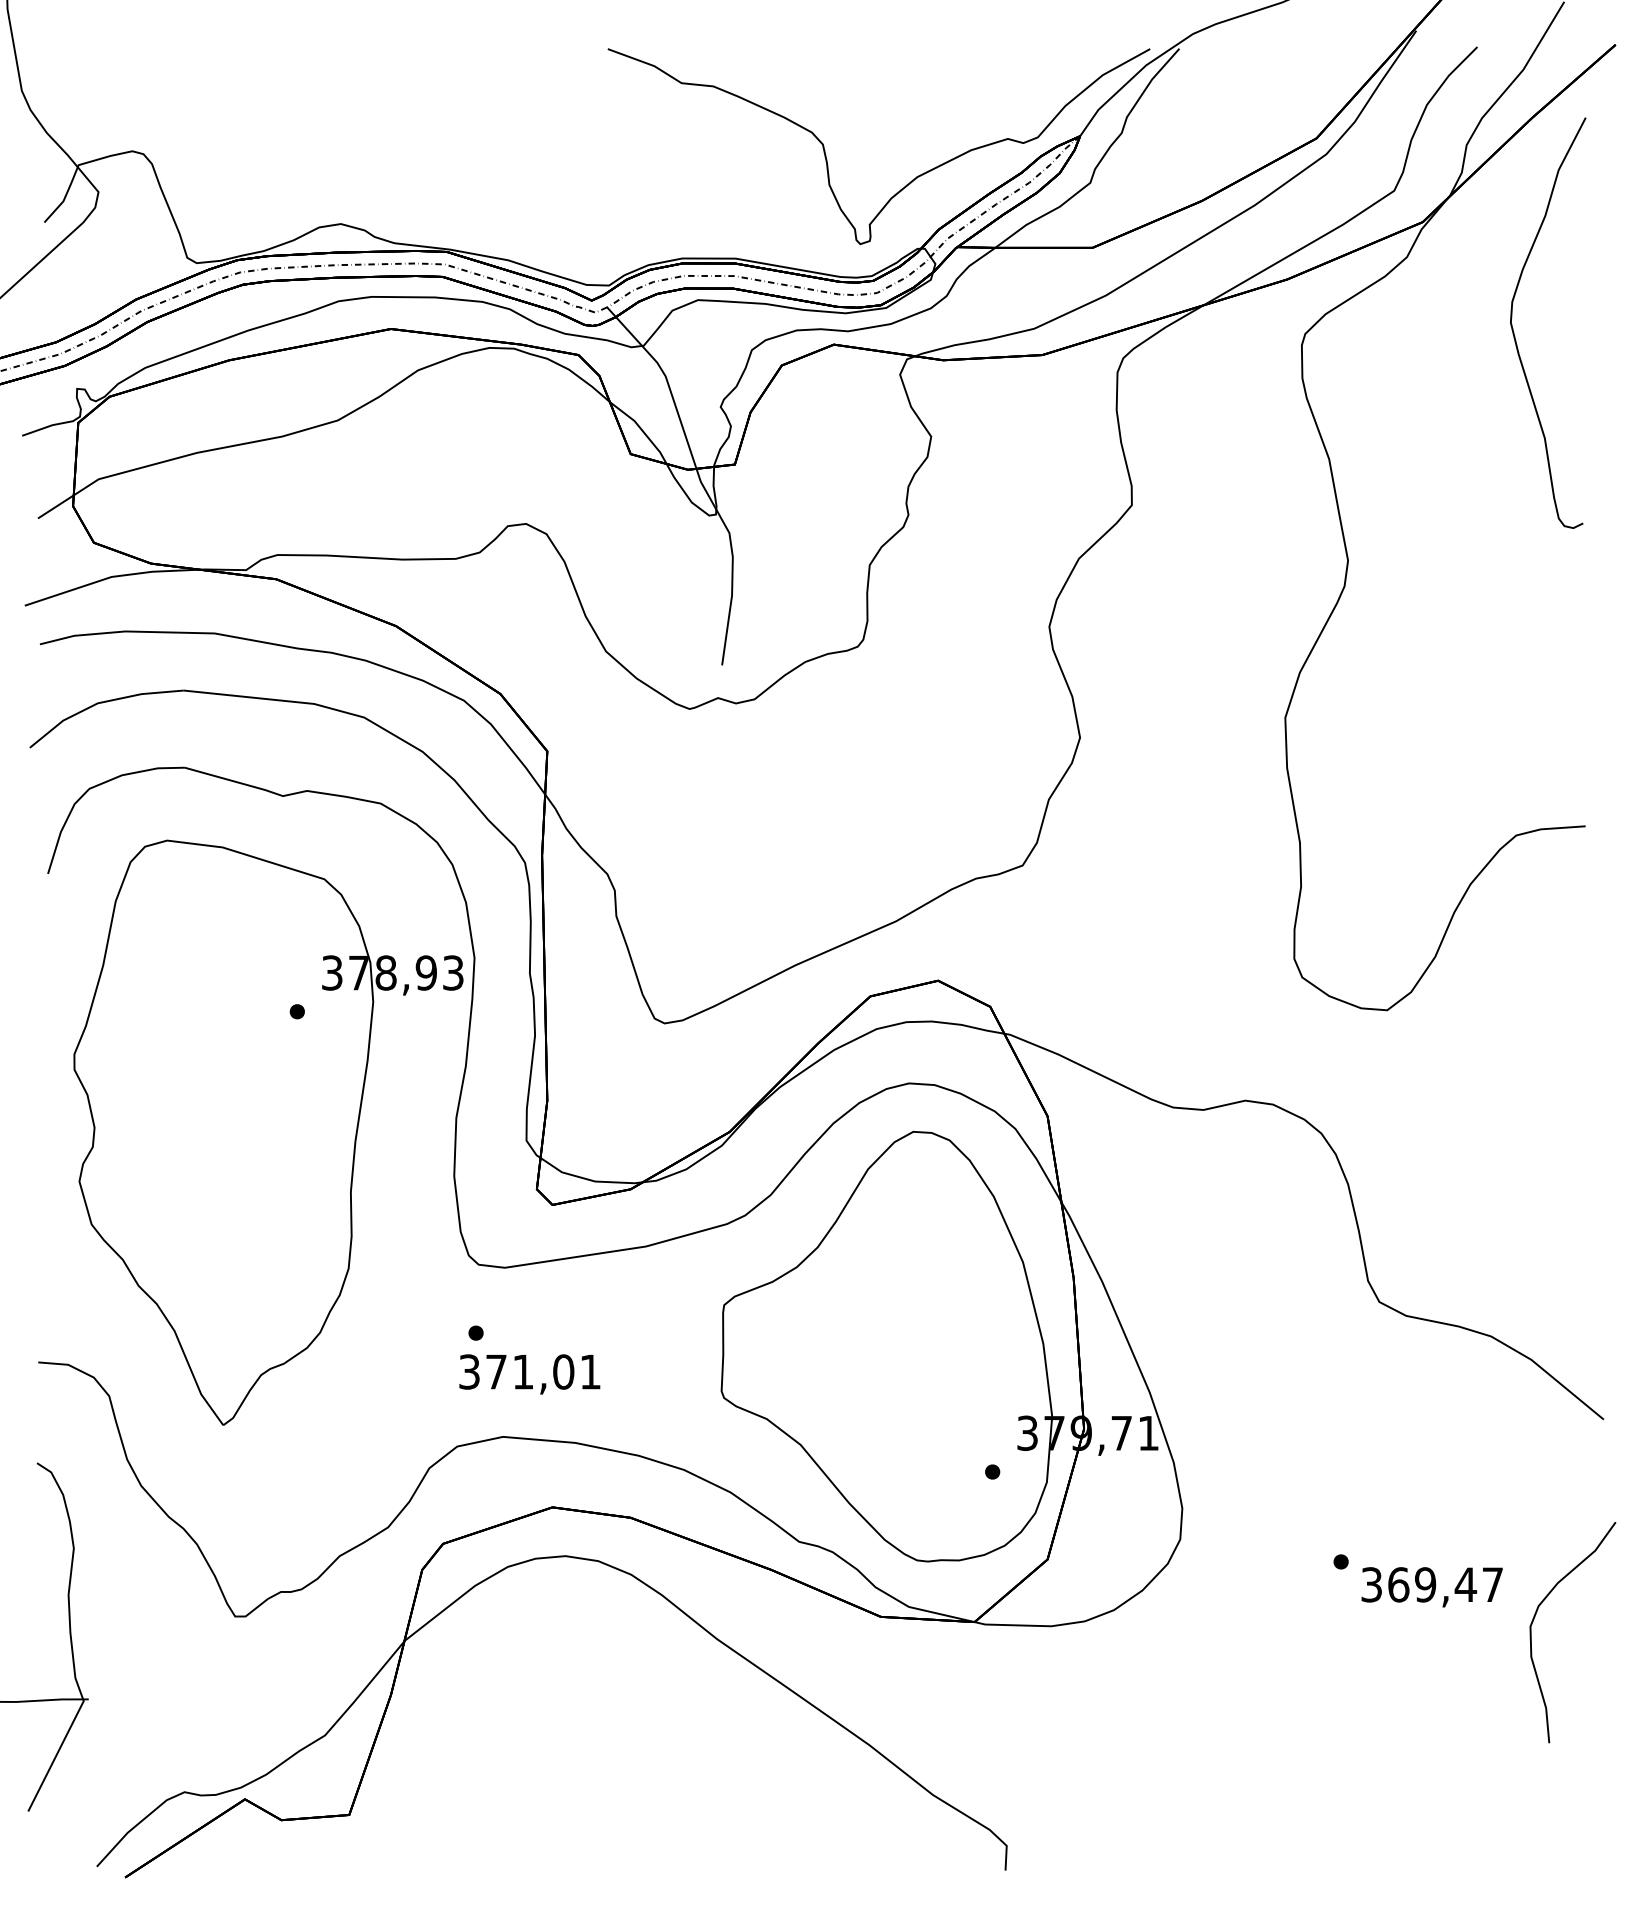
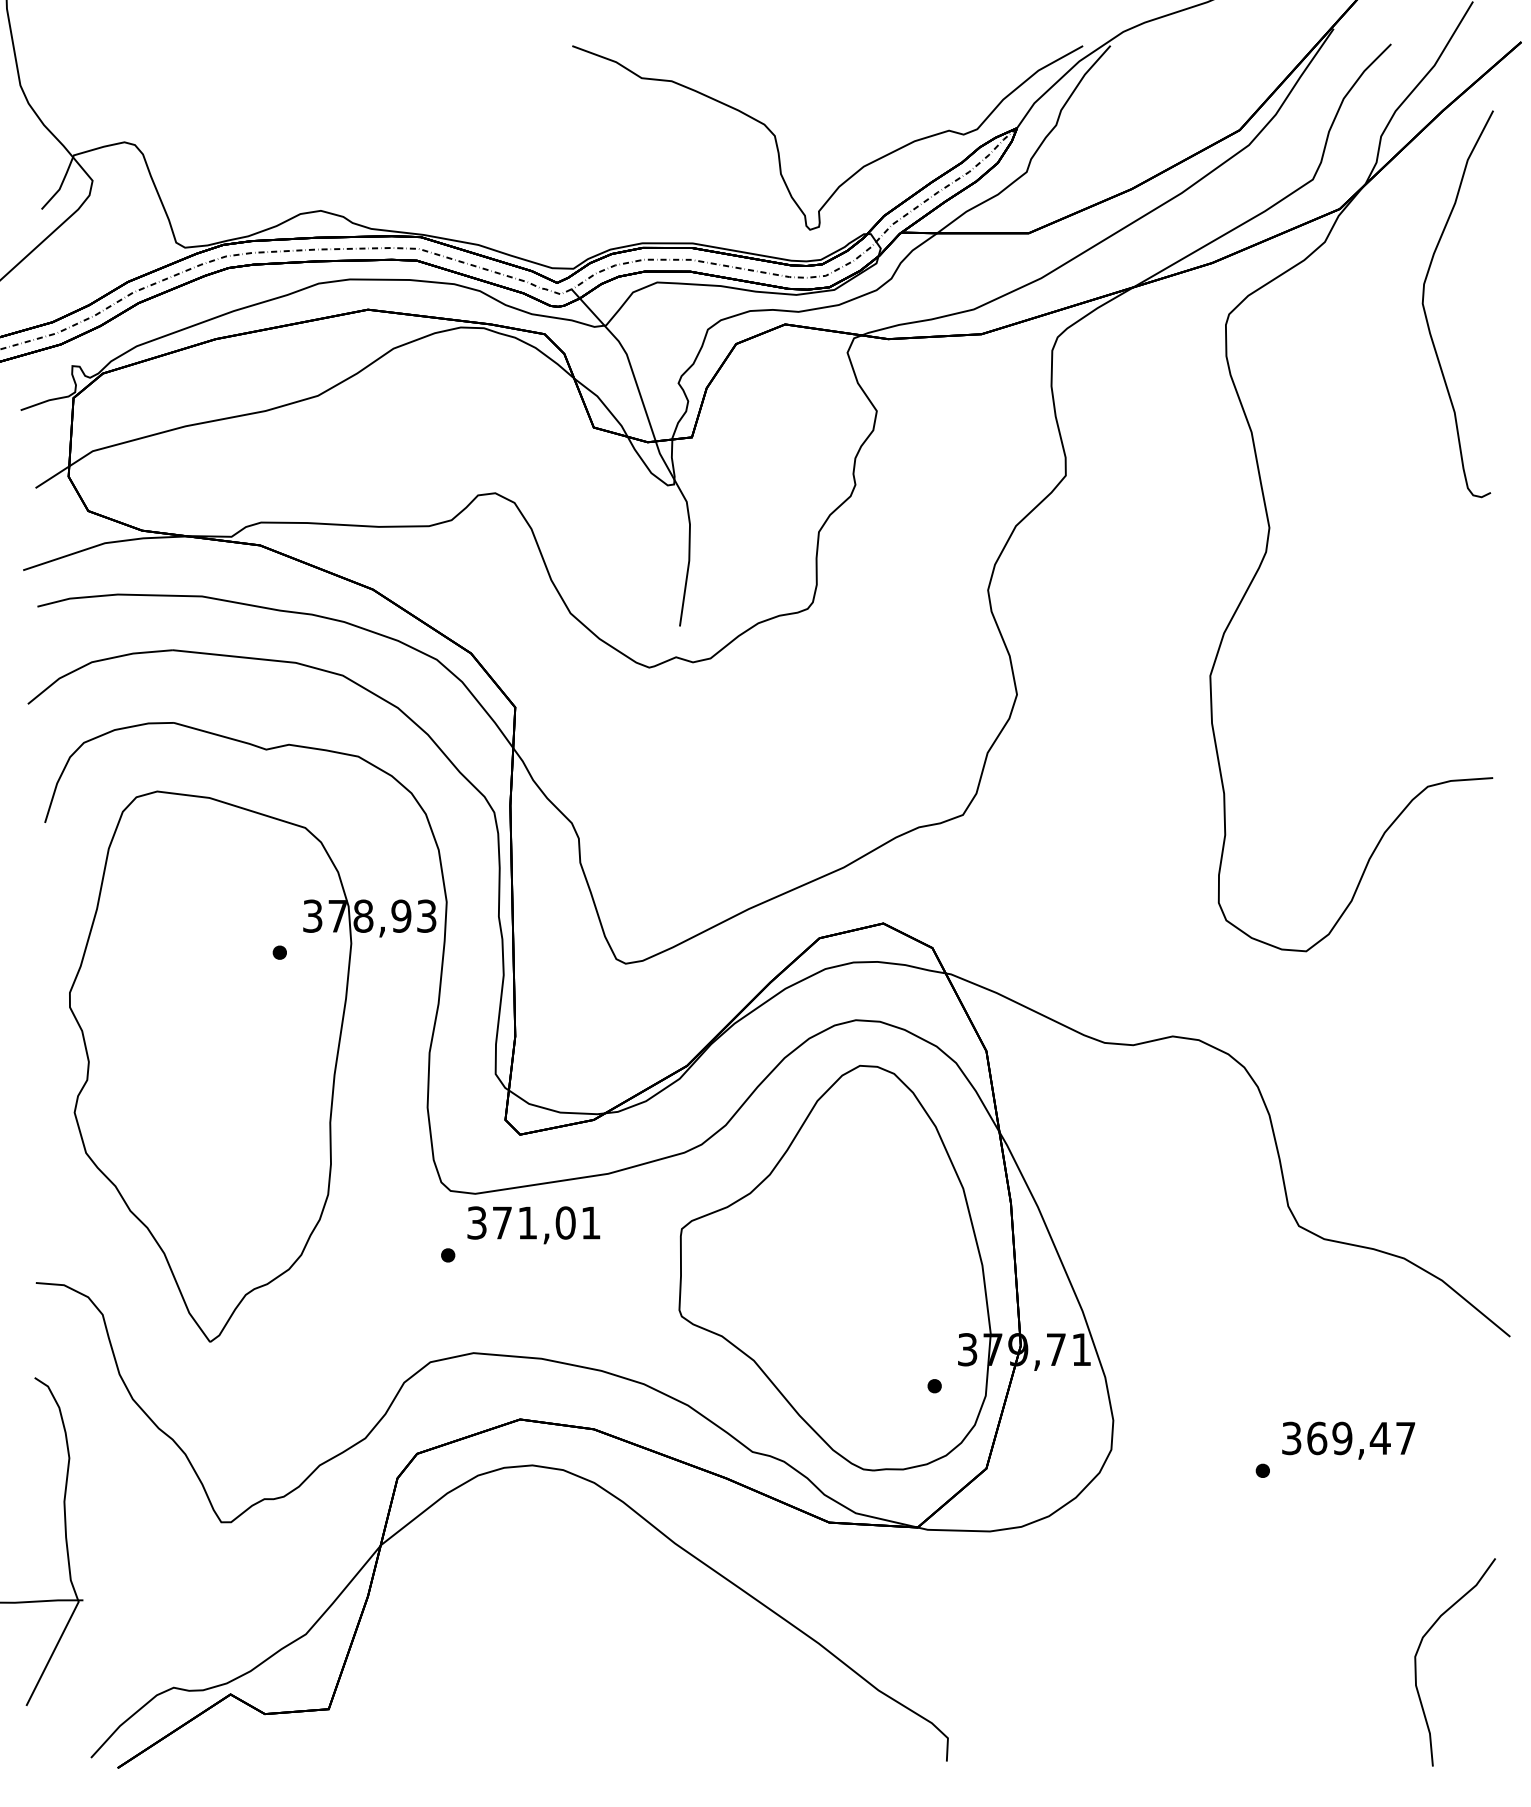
text: (529, 1374) -> (533, 1225), moved
text: (1432, 1587) -> (1348, 1440), moved
curve: (1535, 1618) -> (1419, 1649), moved

